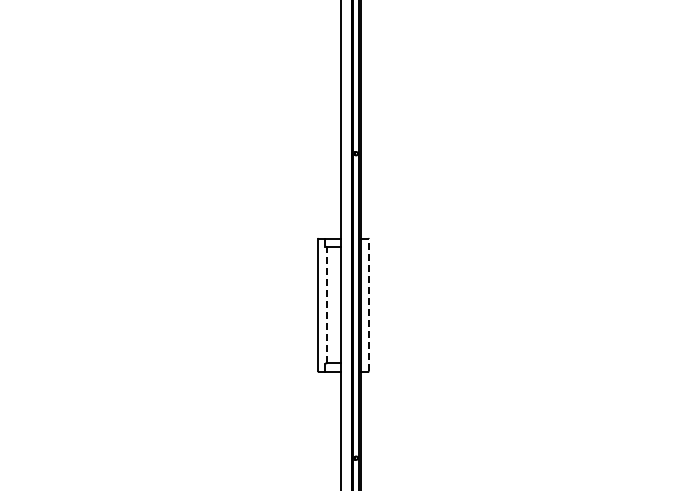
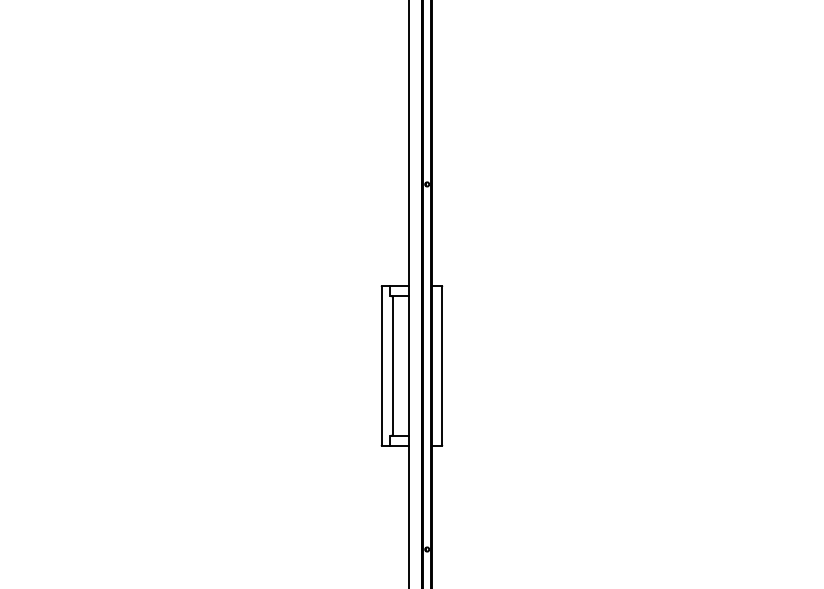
line: (327, 305) -> (392, 366), dashed -> solid
line: (368, 305) -> (441, 366), dashed -> solid

